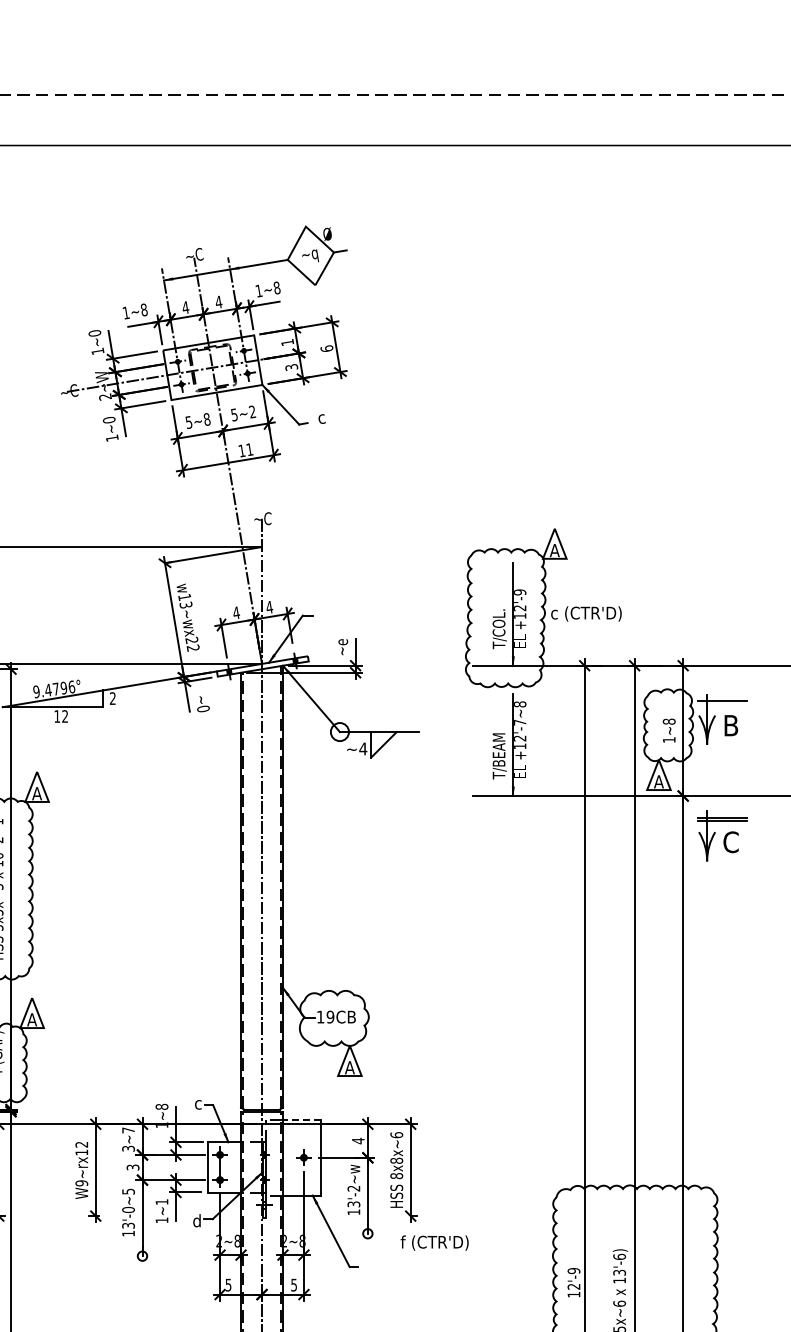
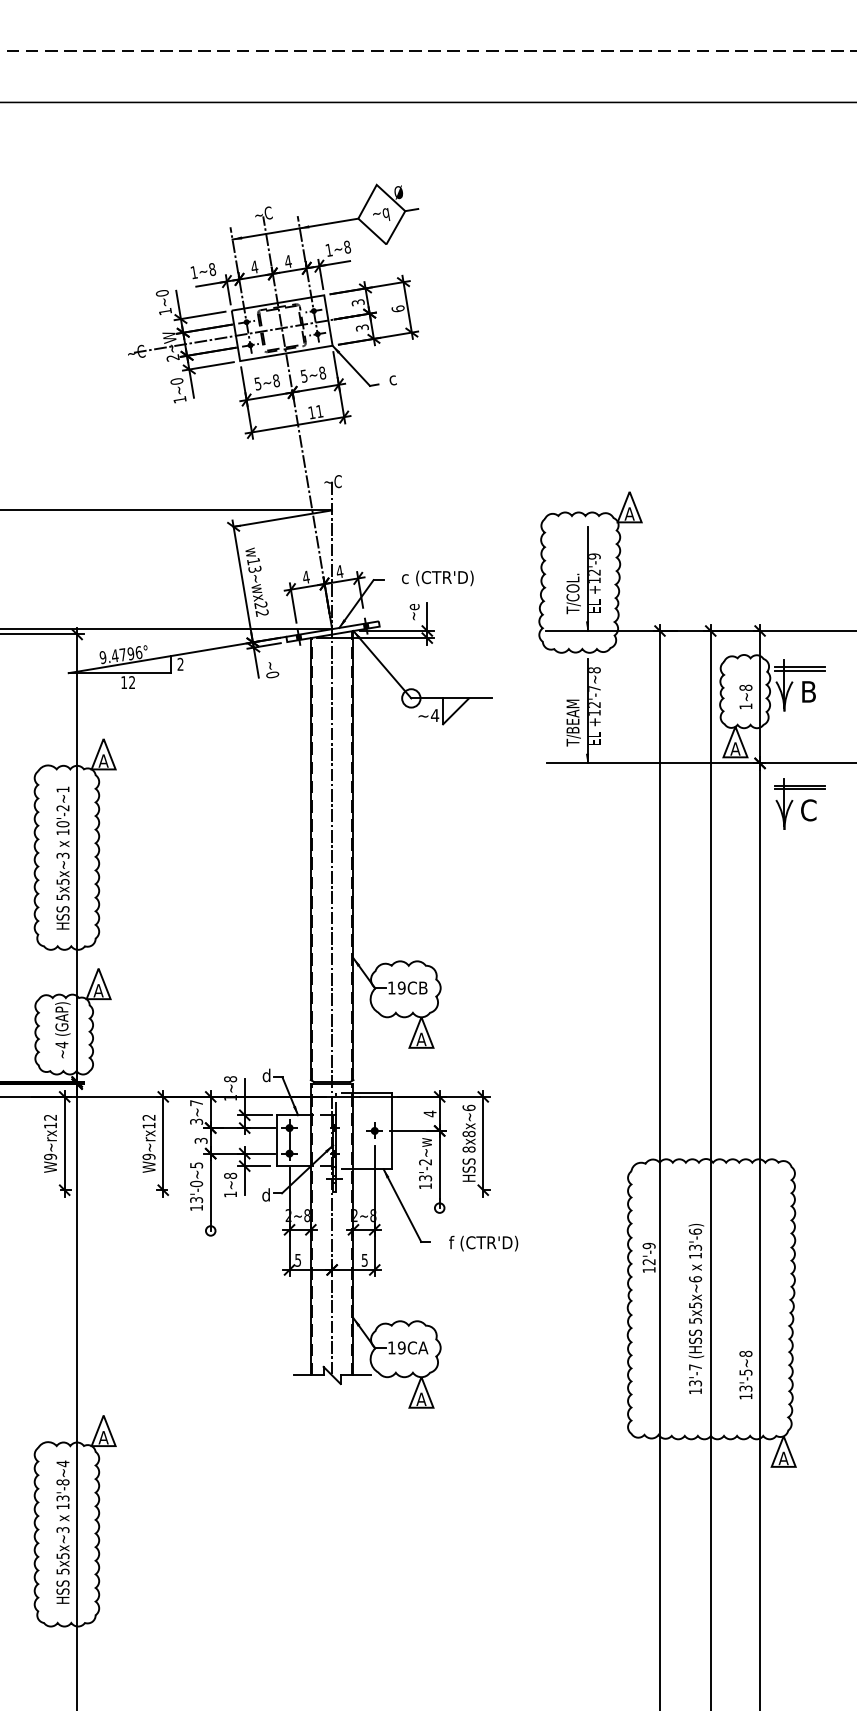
text: (286, 342) -> (357, 302), 1 -> 3
text: (252, 411) -> (322, 372), 5~2 -> 5~8
text: (586, 614) -> (437, 578), moved
line: (721, 704) -> (799, 670), added
text: (197, 1103) -> (266, 1075), c -> d
line: (301, 1119) -> (372, 1092), dashed -> solid
text: (161, 1201) -> (230, 1175), 1~1 -> 1~8
text: (434, 1242) -> (483, 1243), moved

